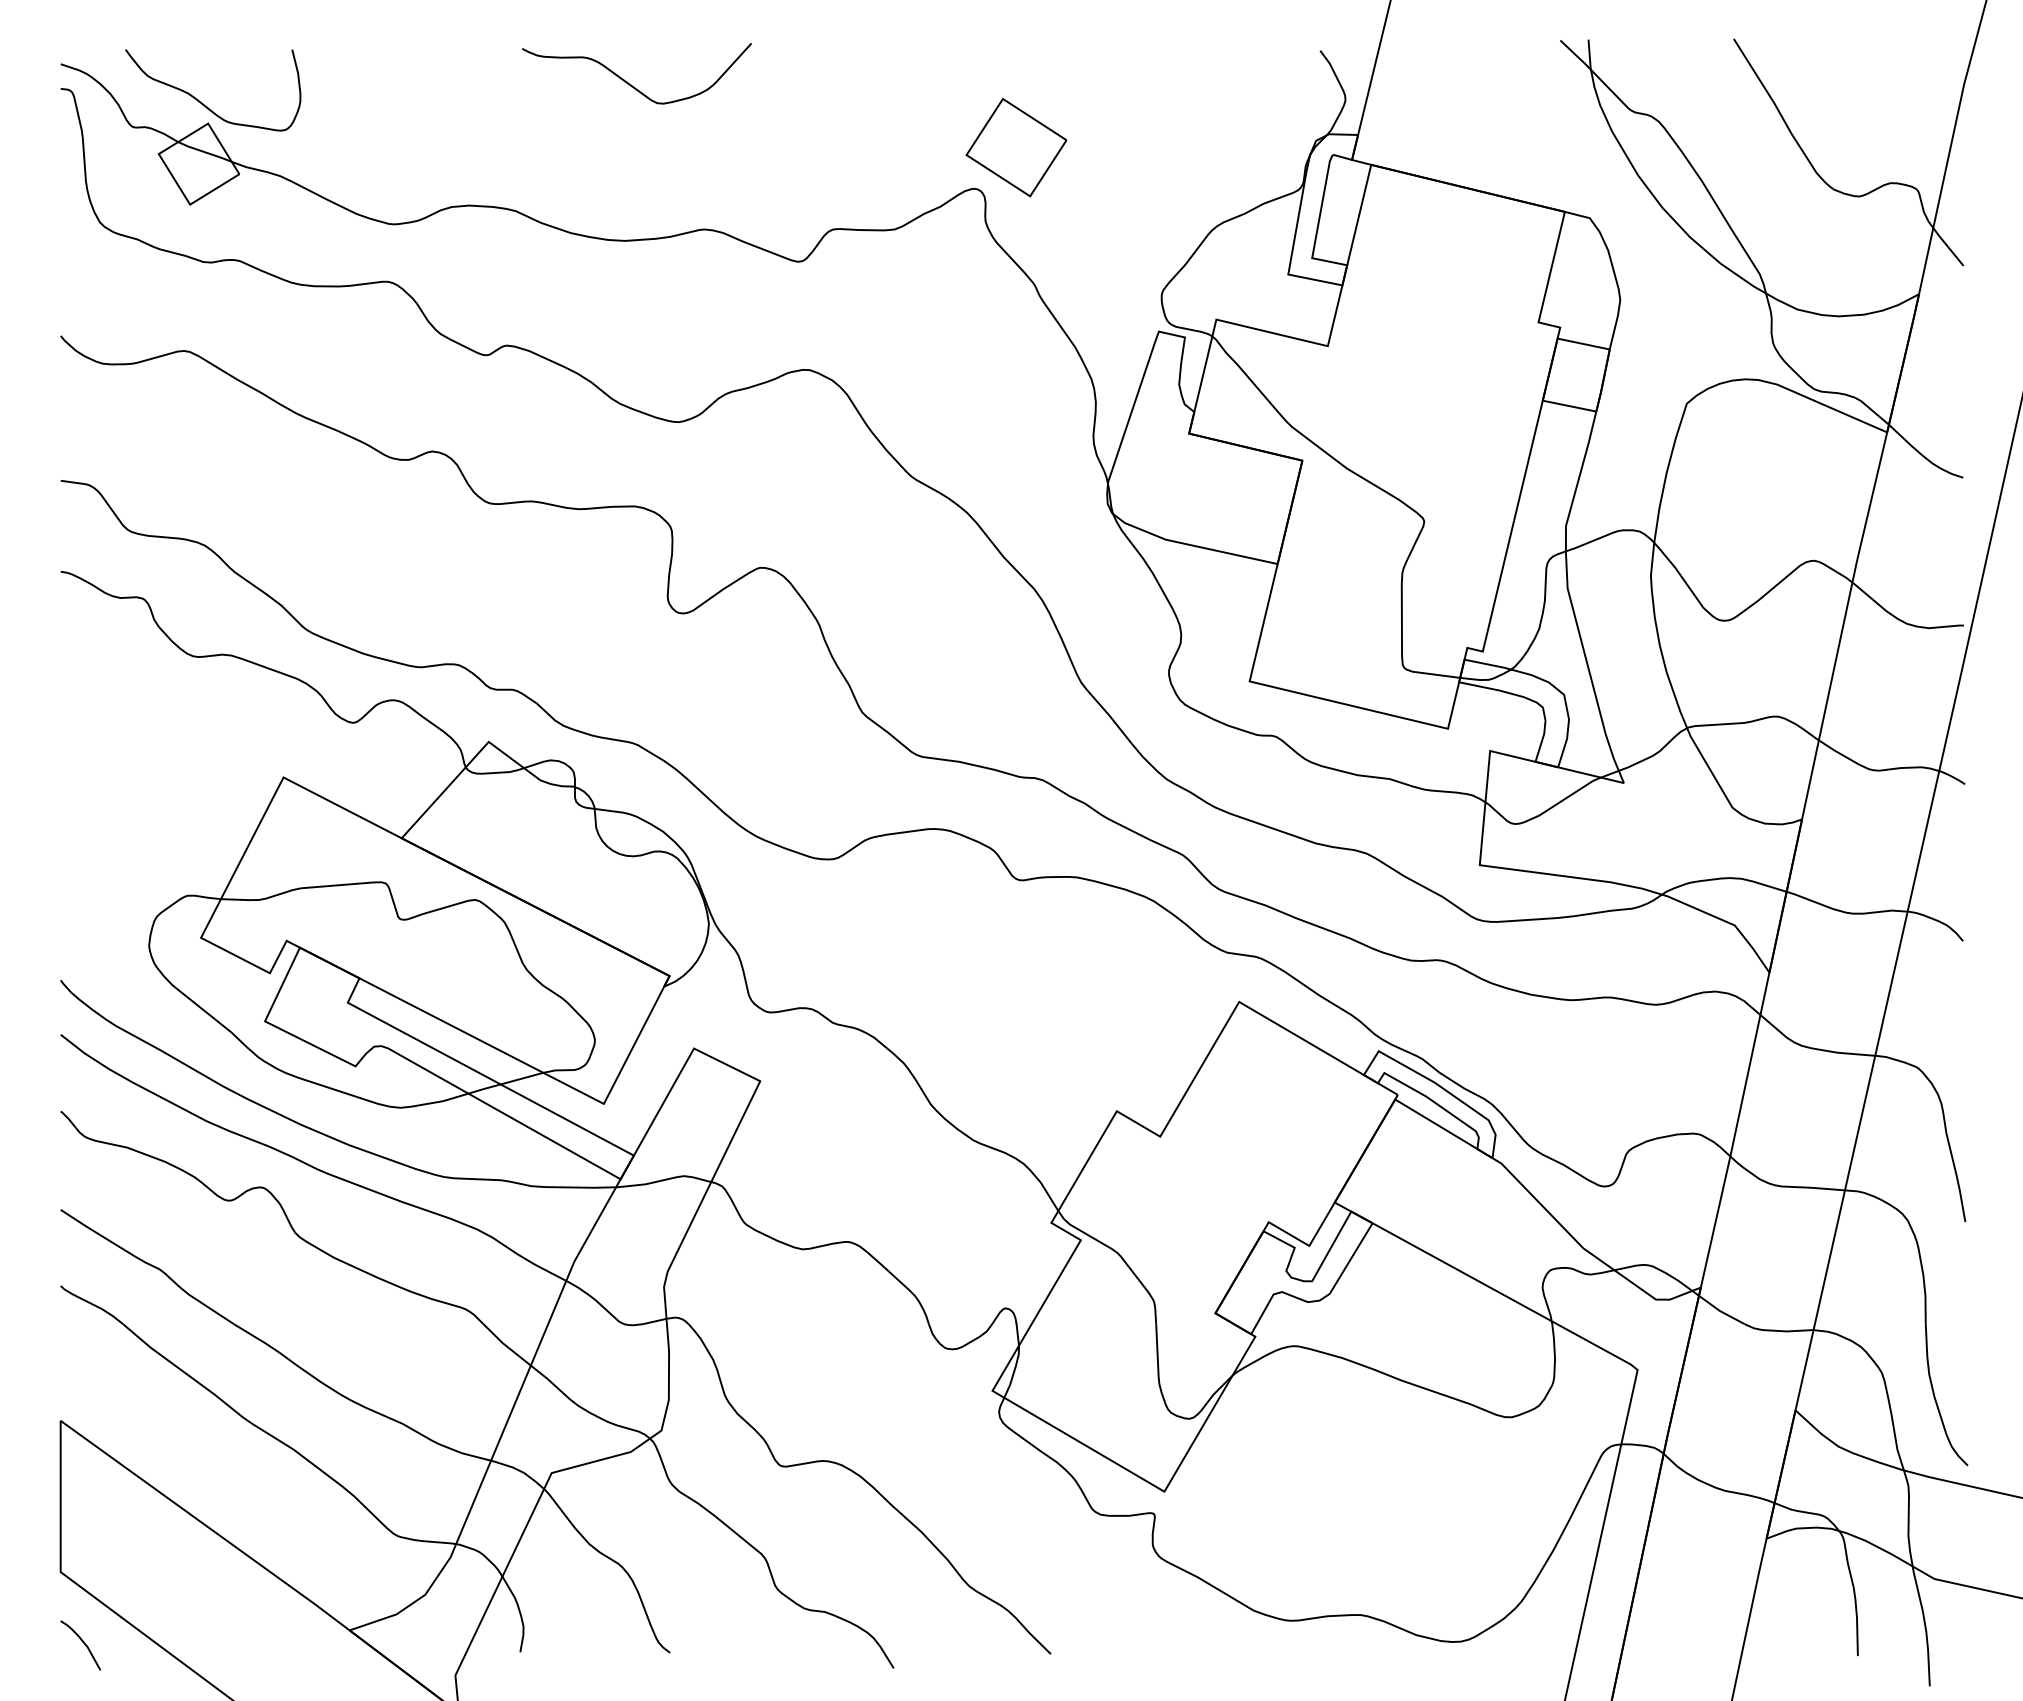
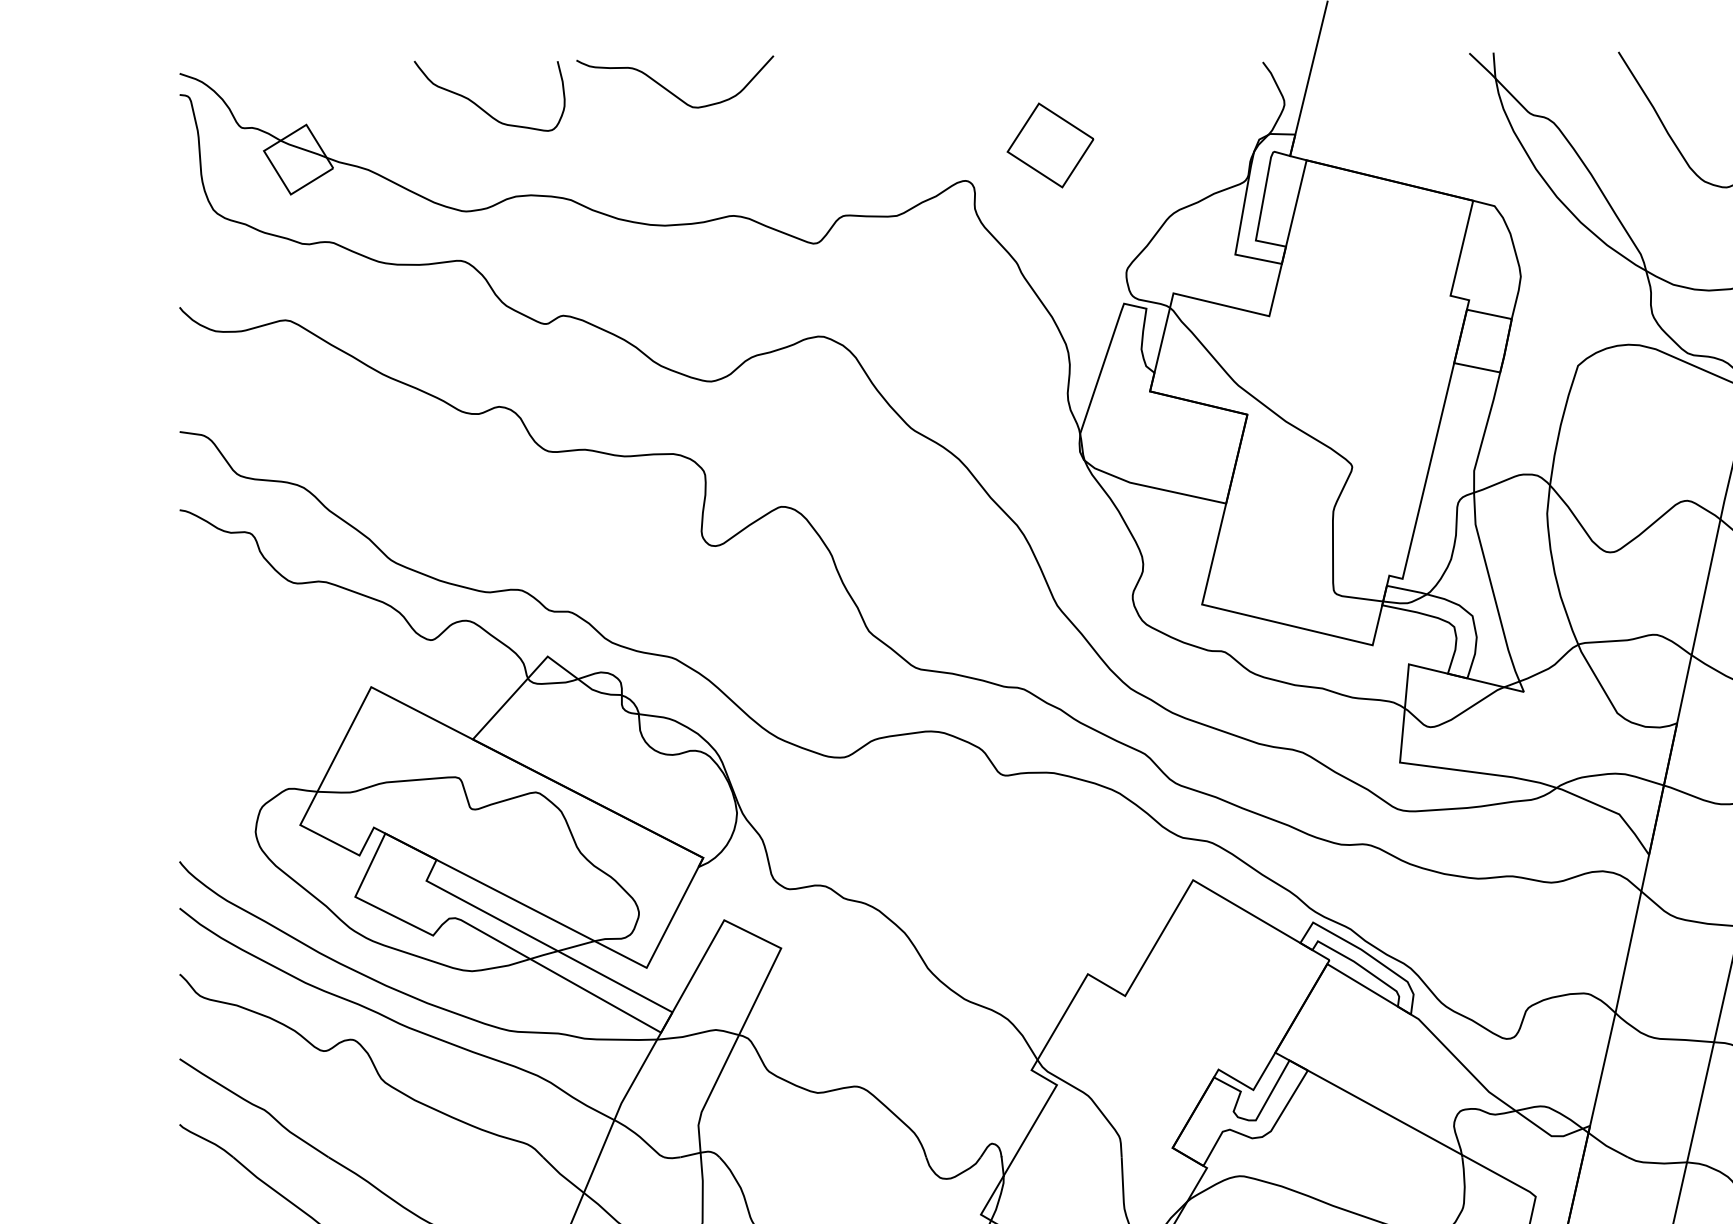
curve: (202, 102) -> (480, 106), moved
part: (1016, 147) -> (1050, 145), moved

